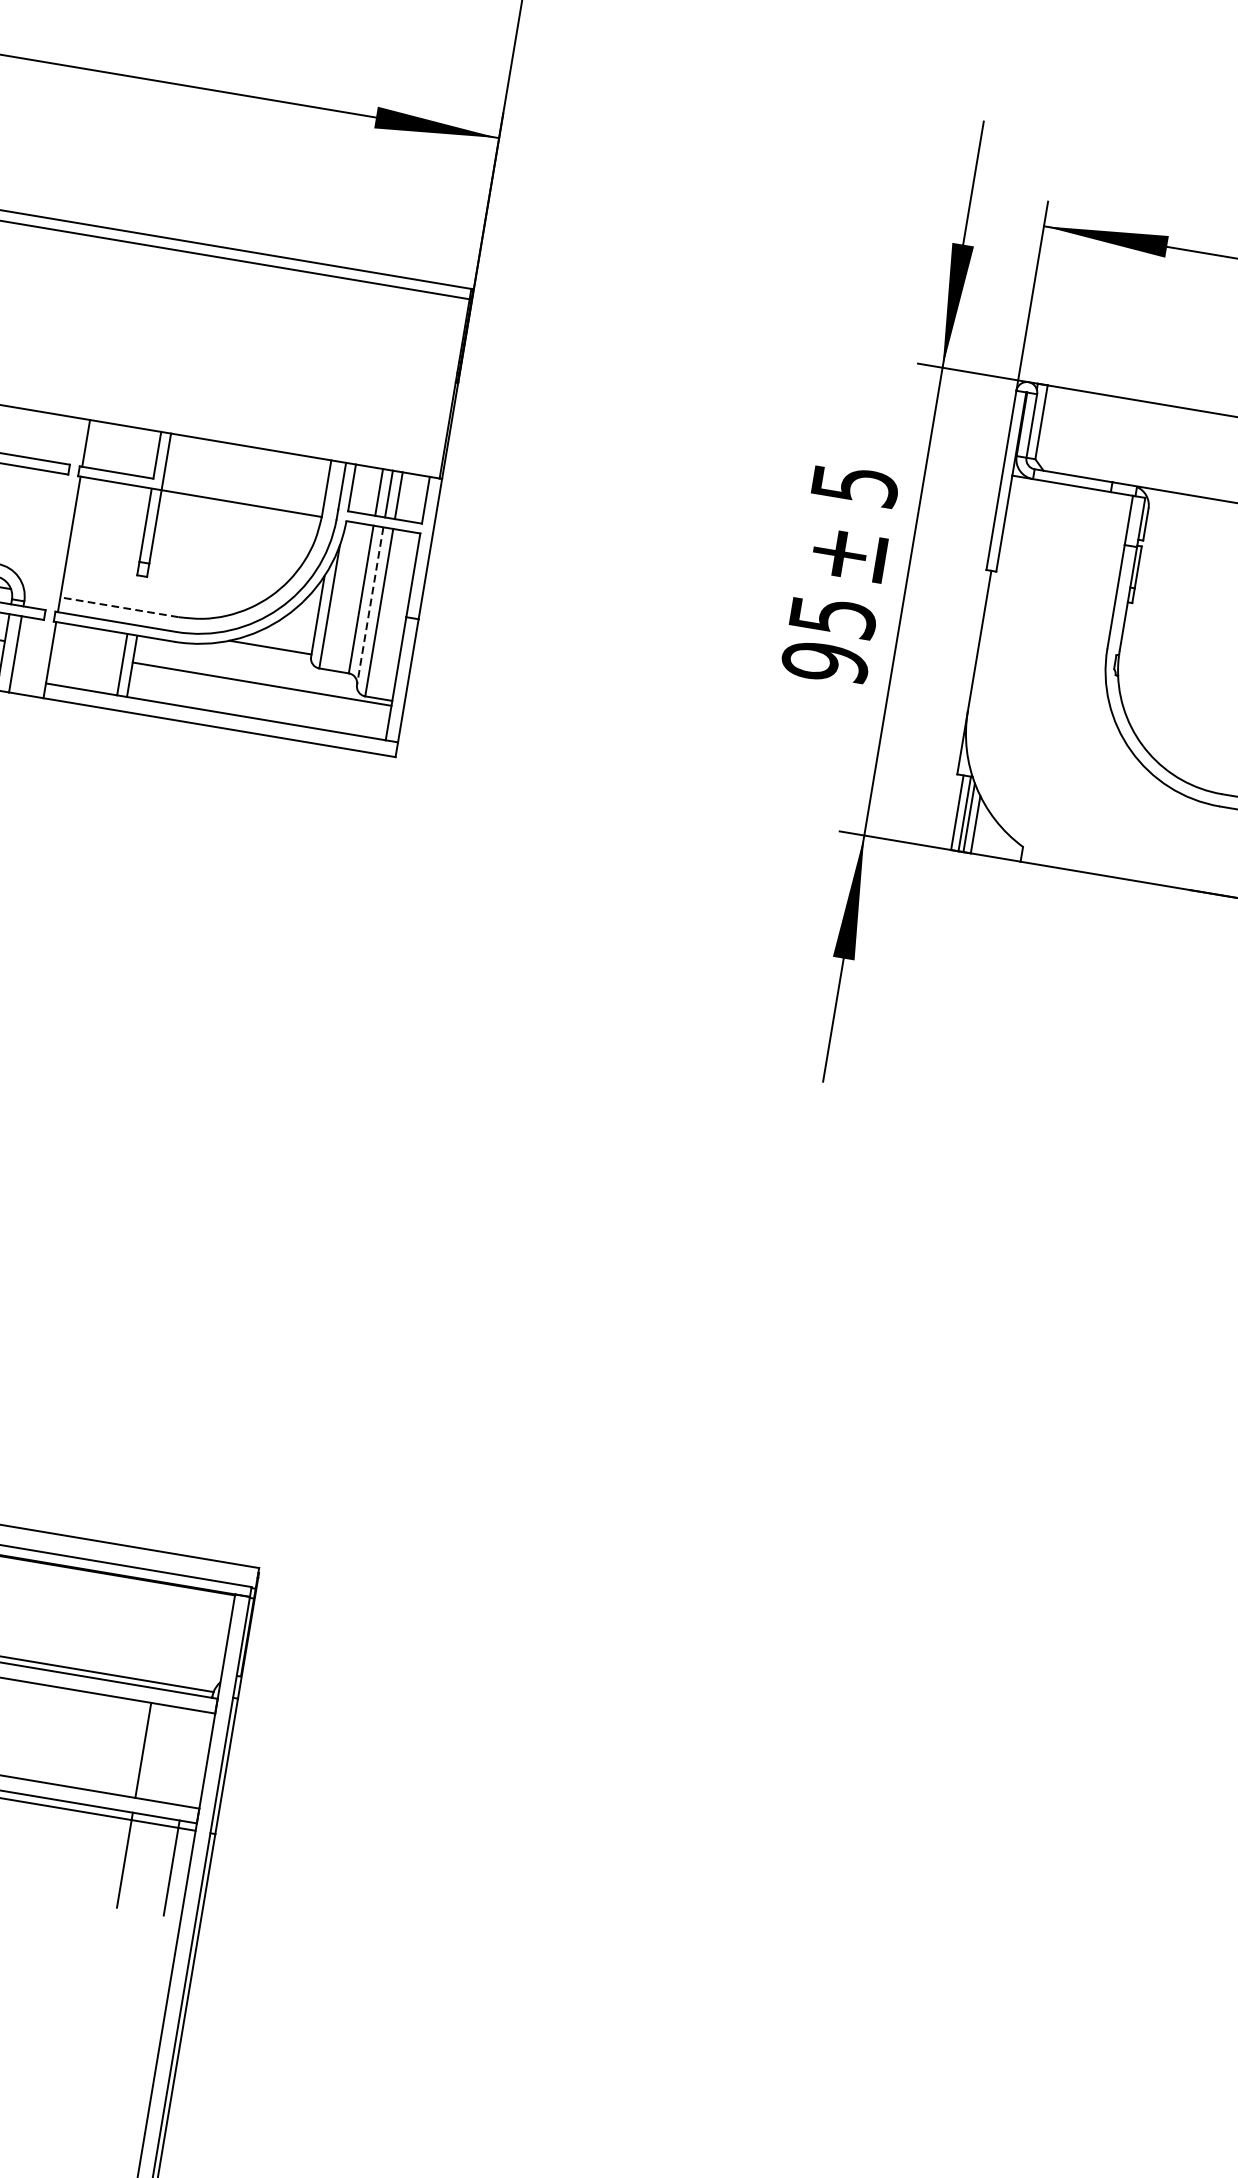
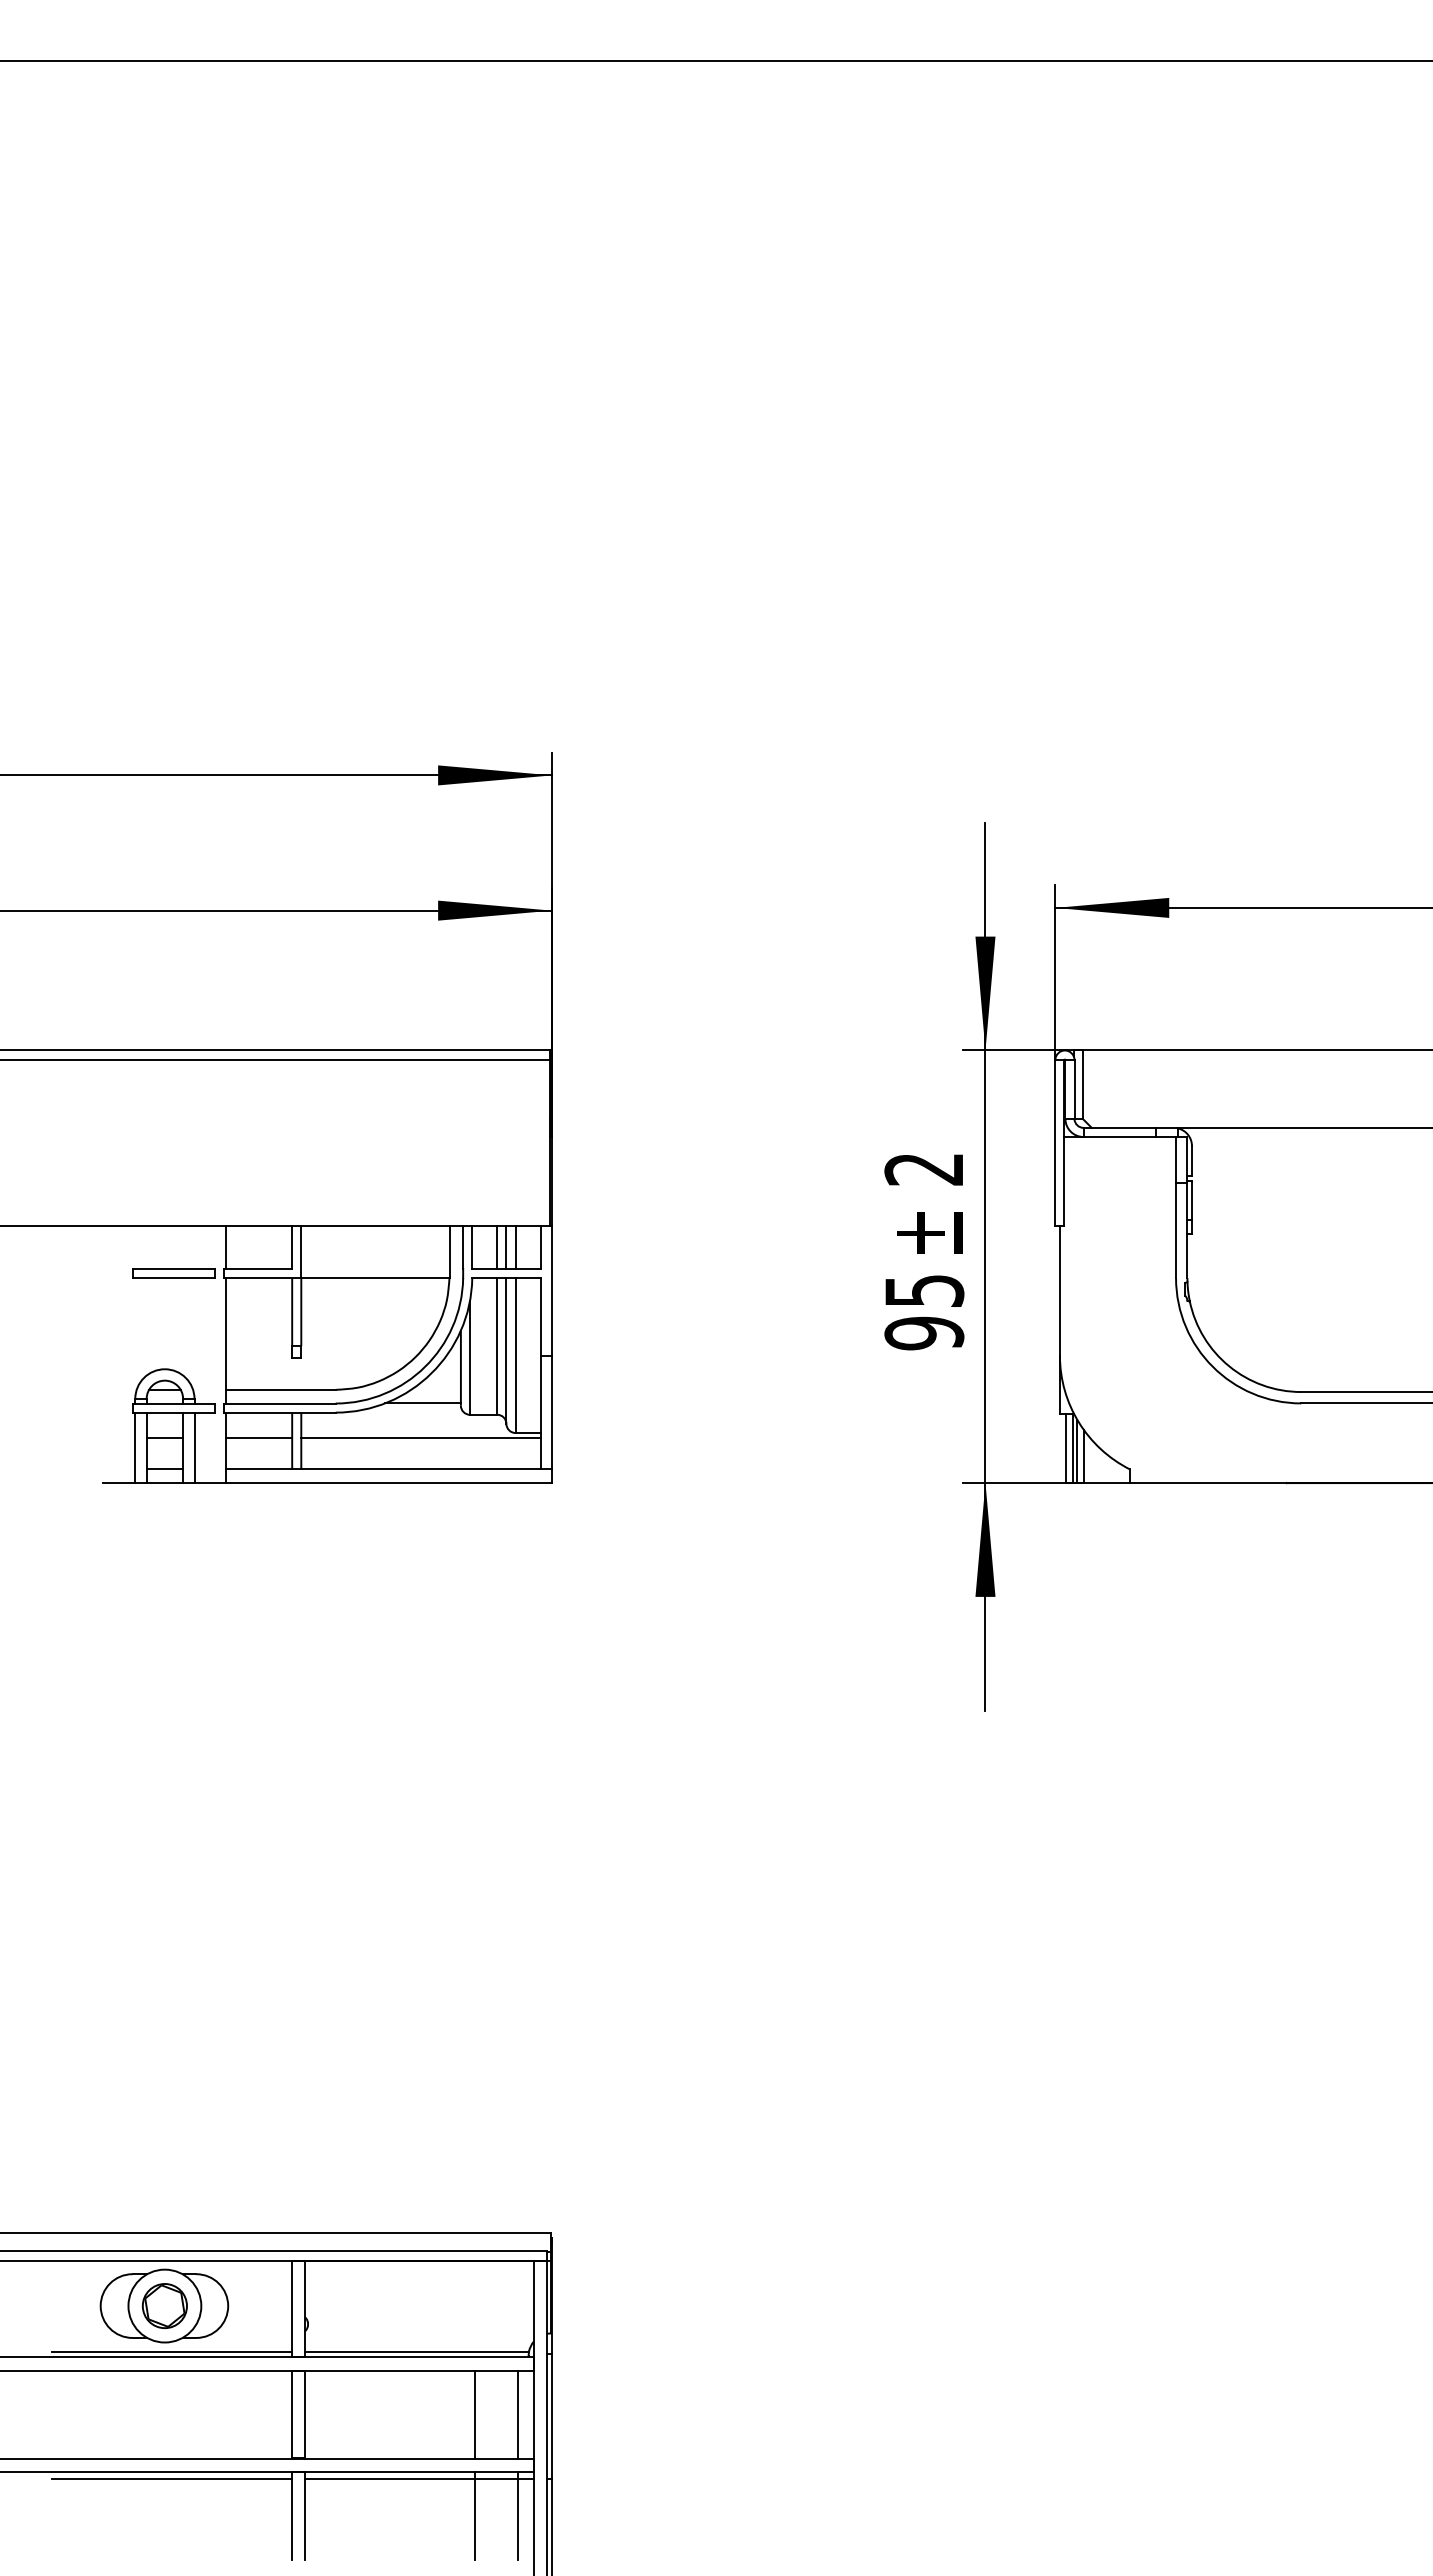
text: (855, 485) -> (924, 1169), 5 -> 2
line: (120, 606) -> (281, 1389), dashed -> solid
line: (370, 606) -> (506, 1351), dashed -> solid
line: (87, 654) -> (259, 1437), added
line: (189, 1757) -> (517, 2414), added

